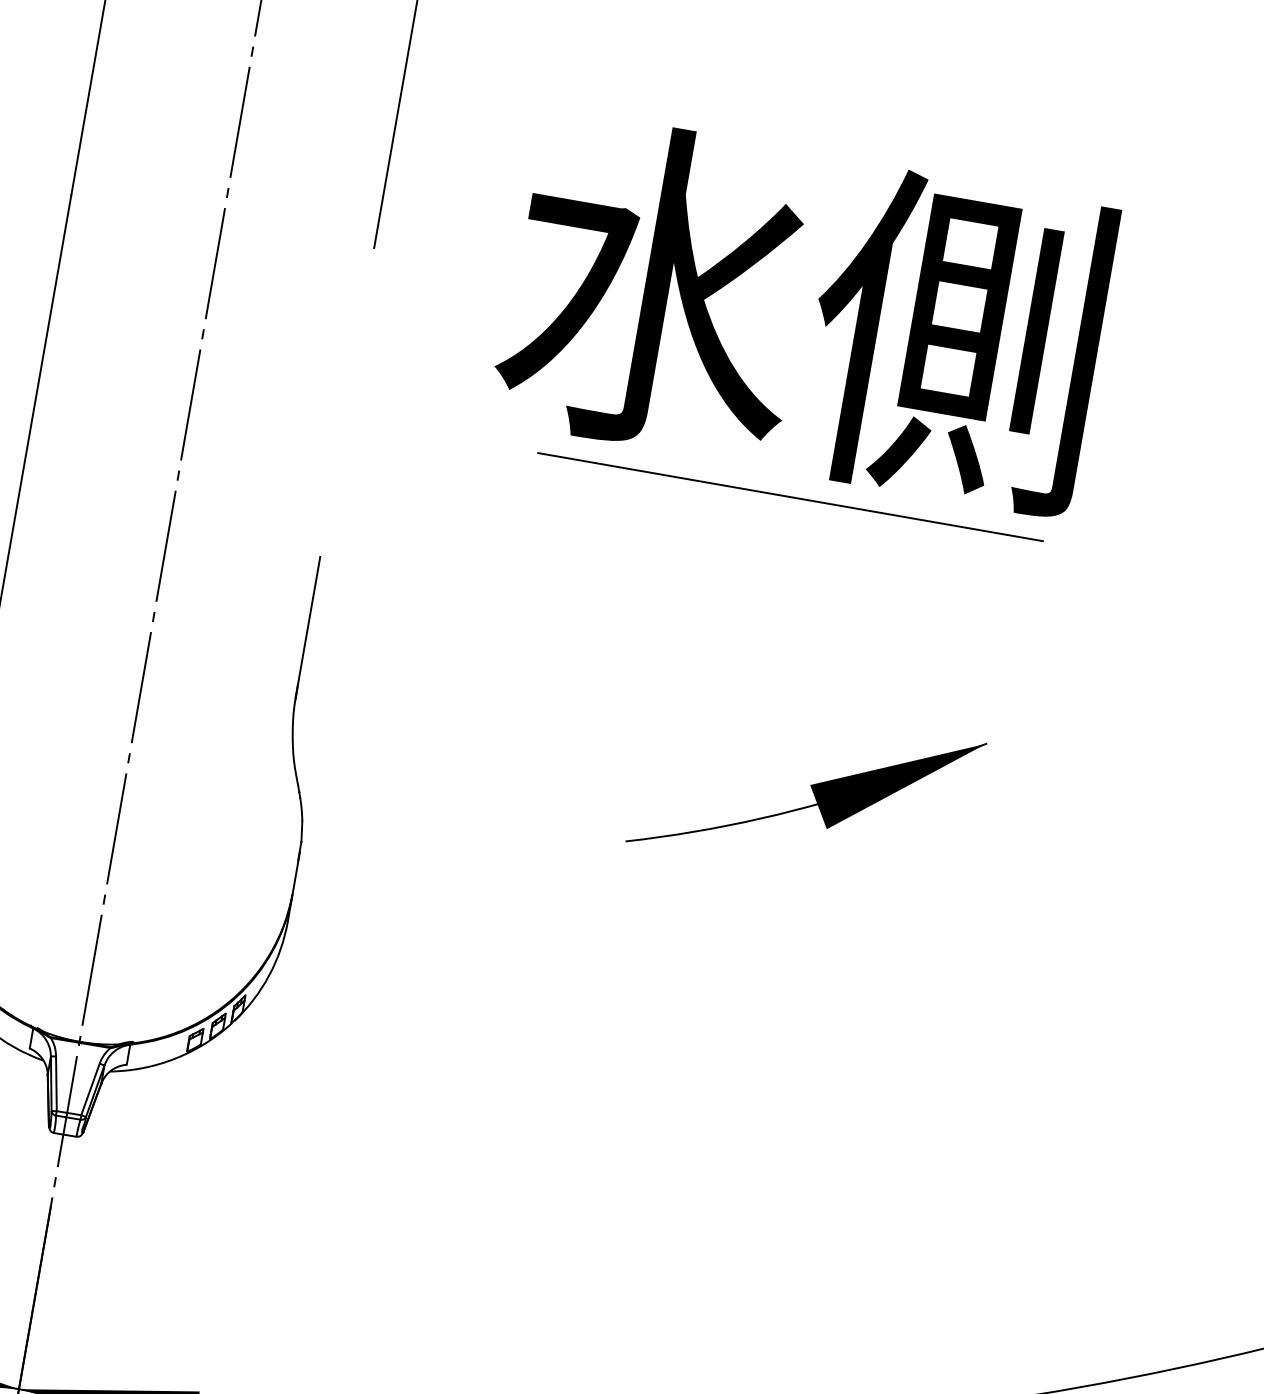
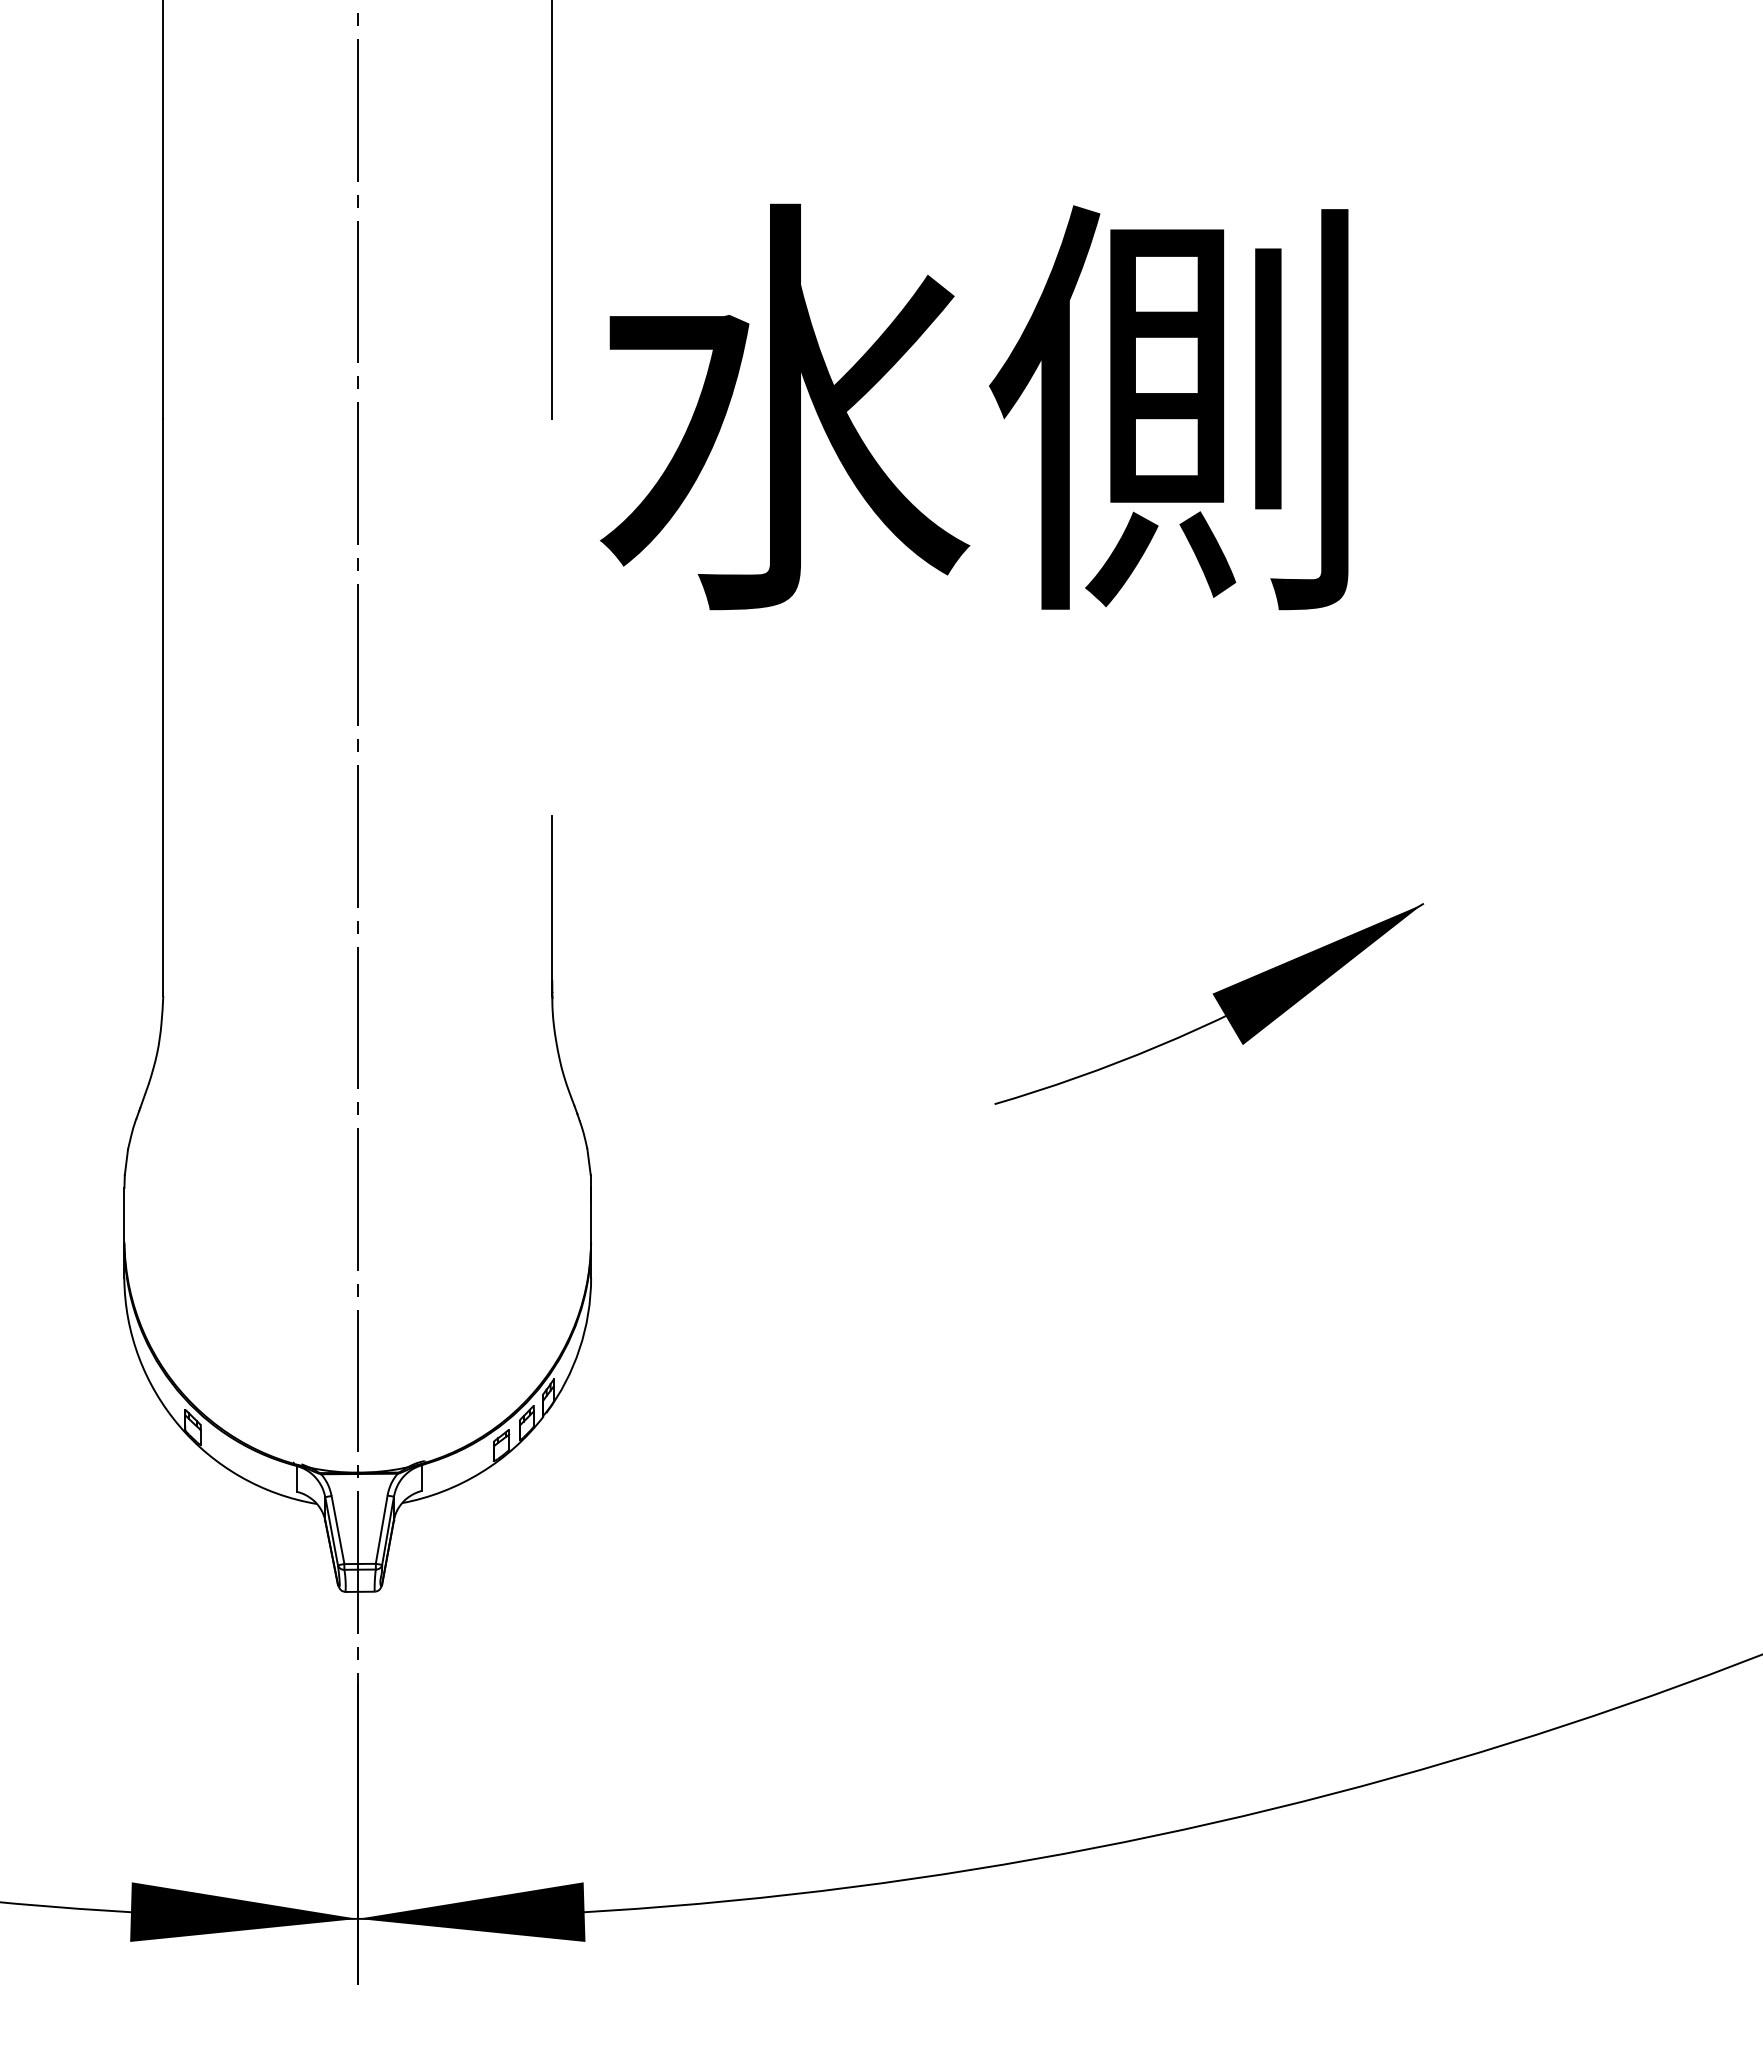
text: (804, 312) -> (974, 406), moved
line: (790, 497) -> (1125, 639), removed

